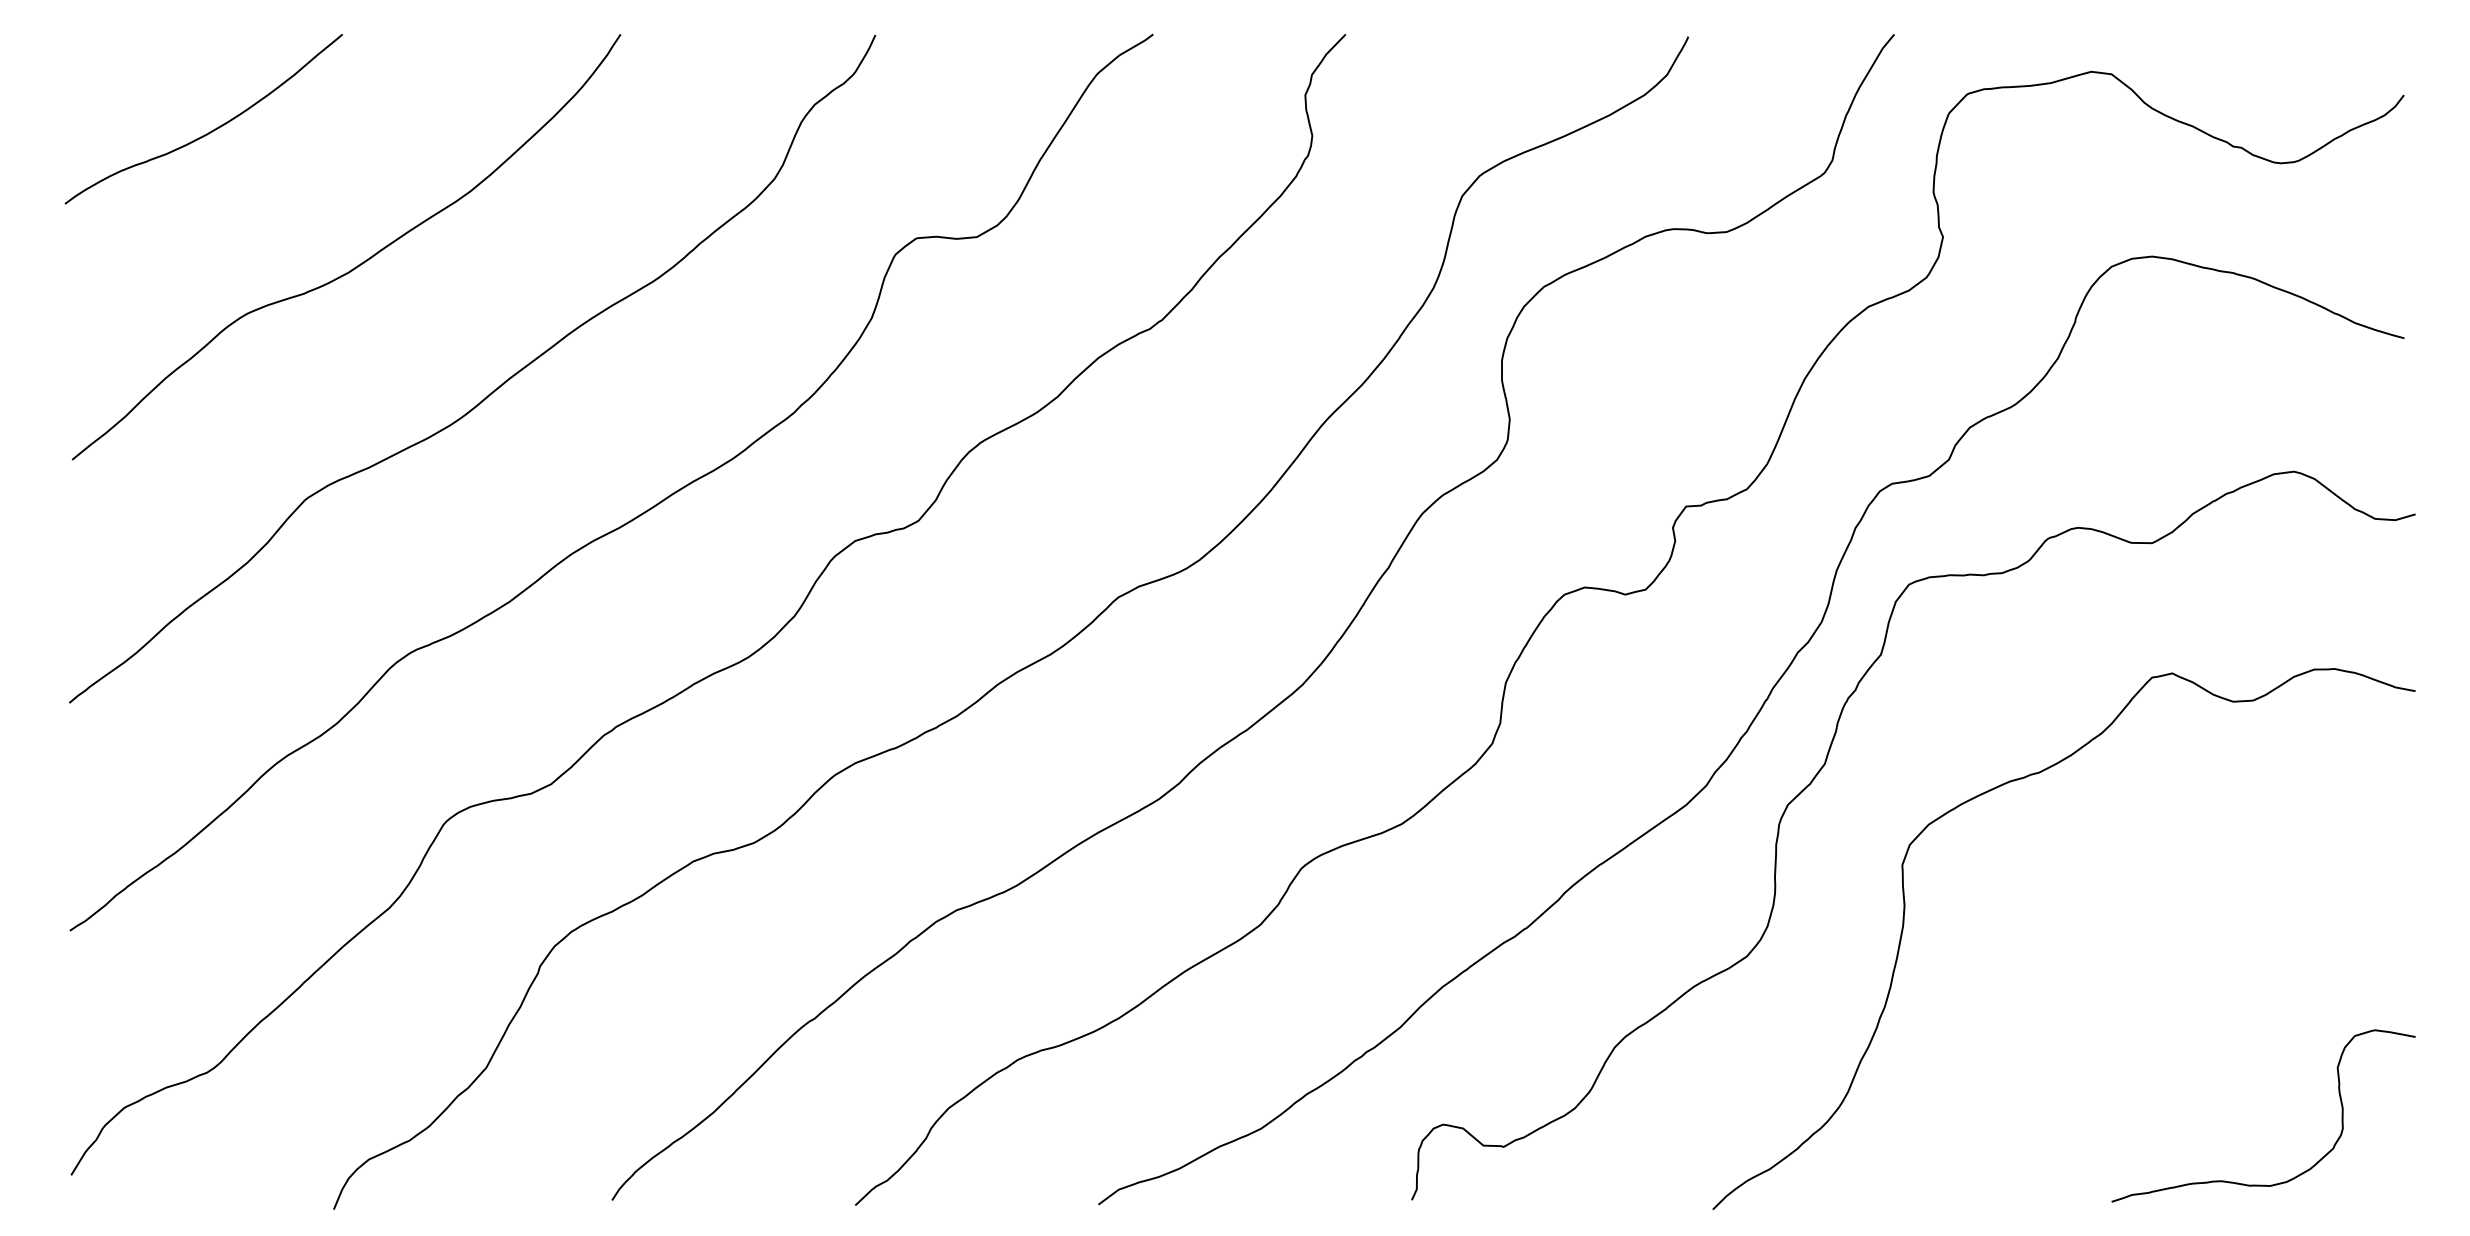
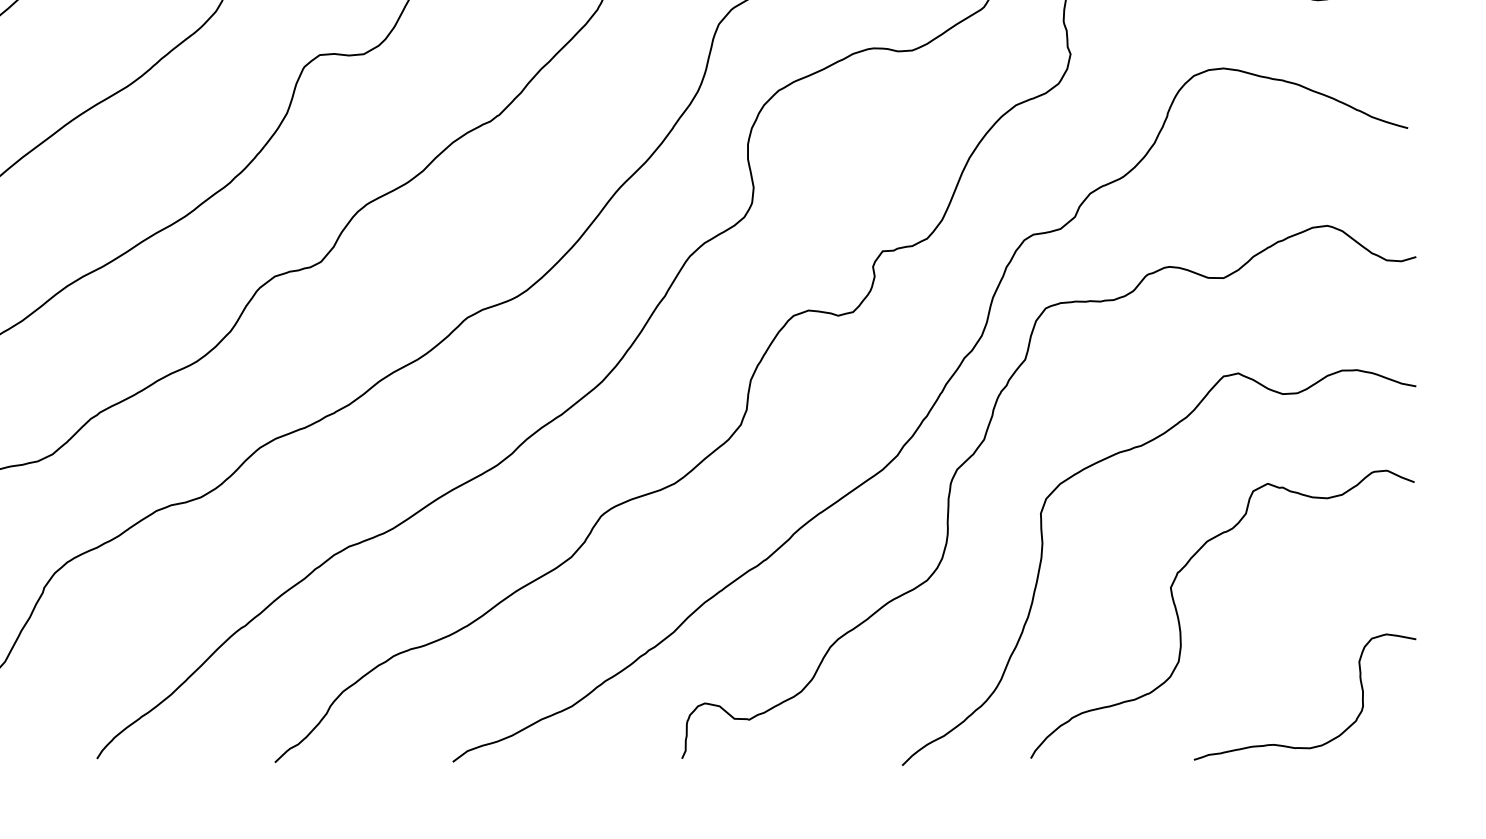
curve: (2092, 1014) -> (1179, 622), added

